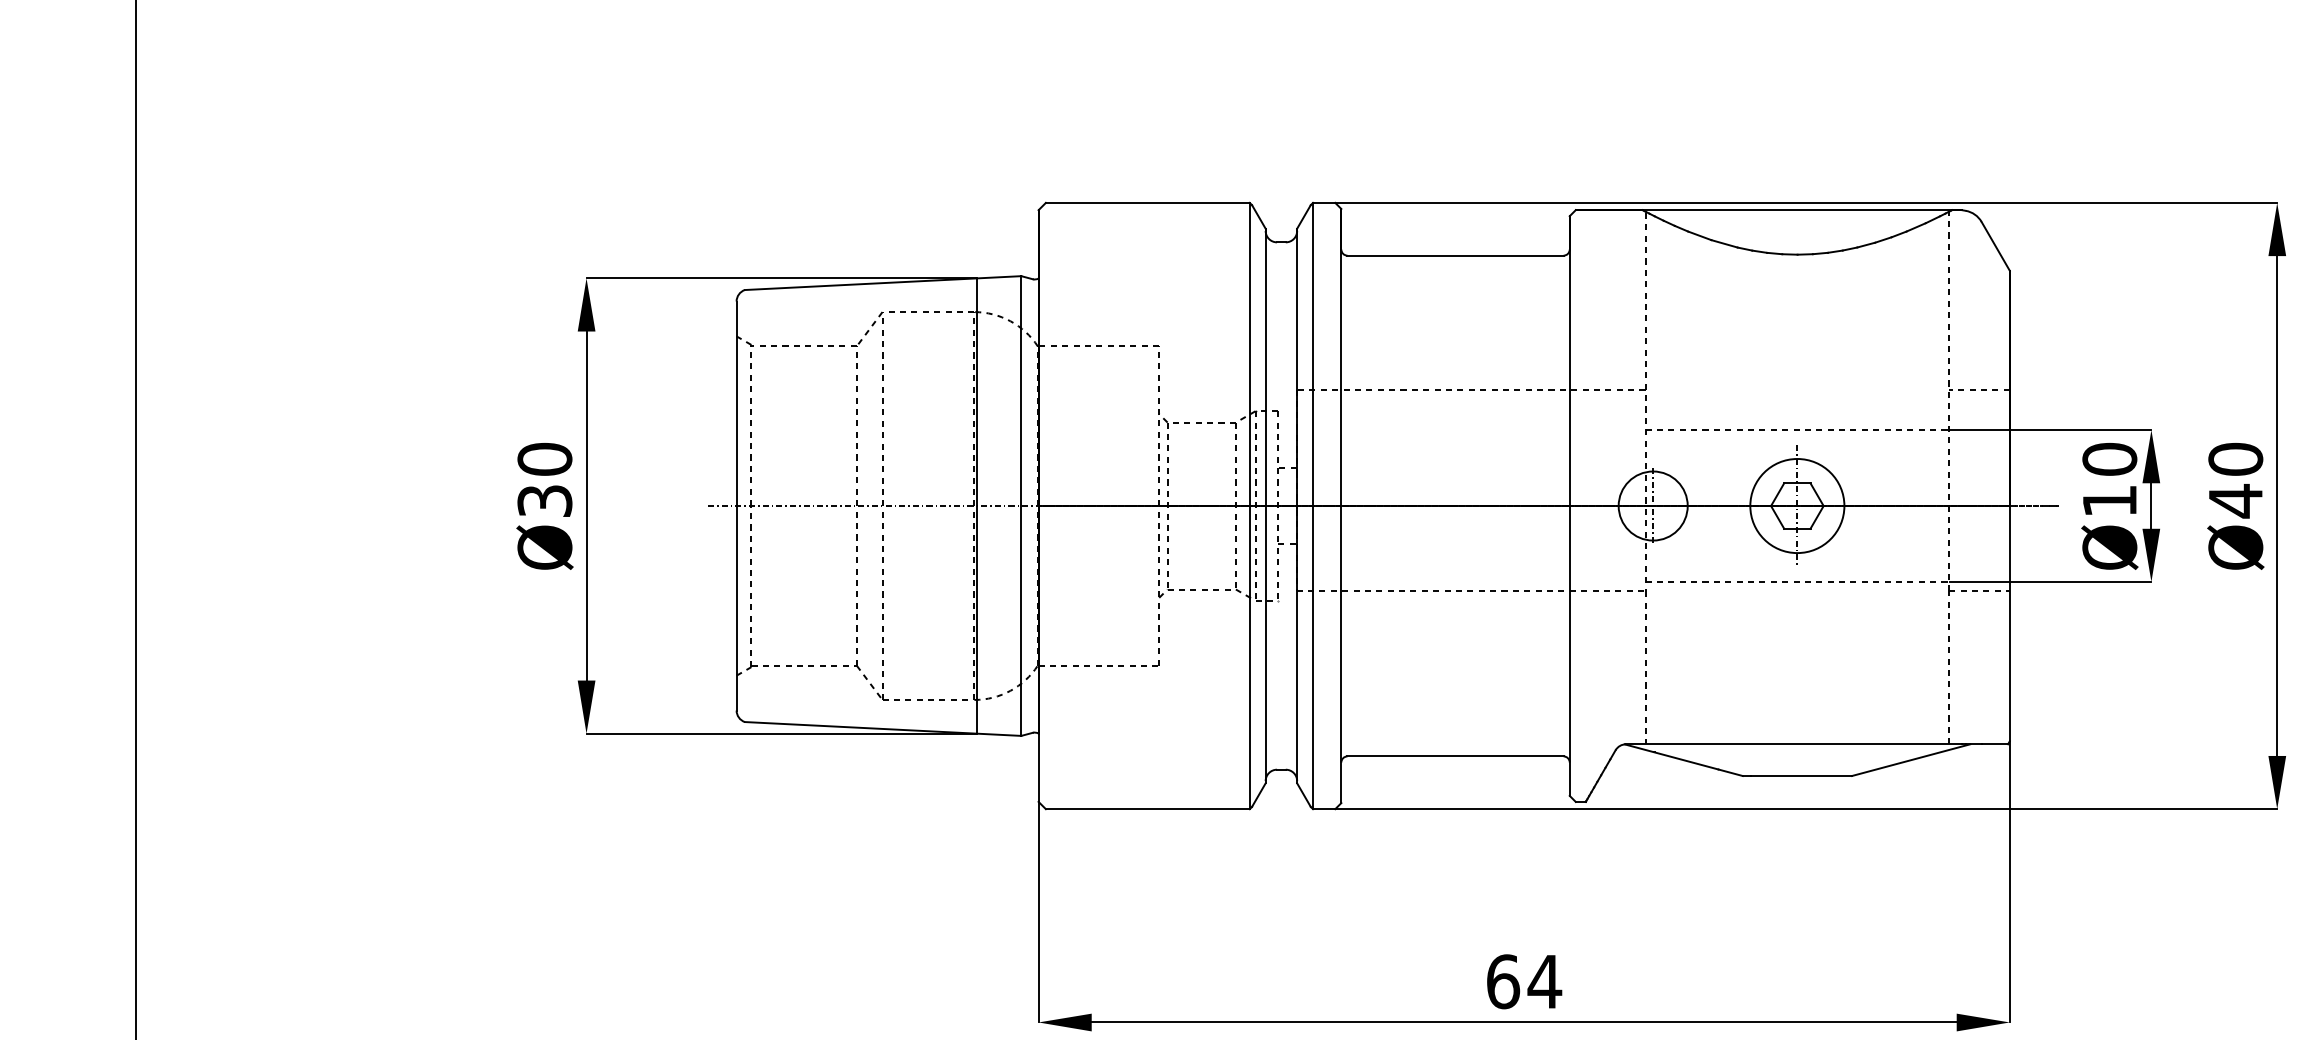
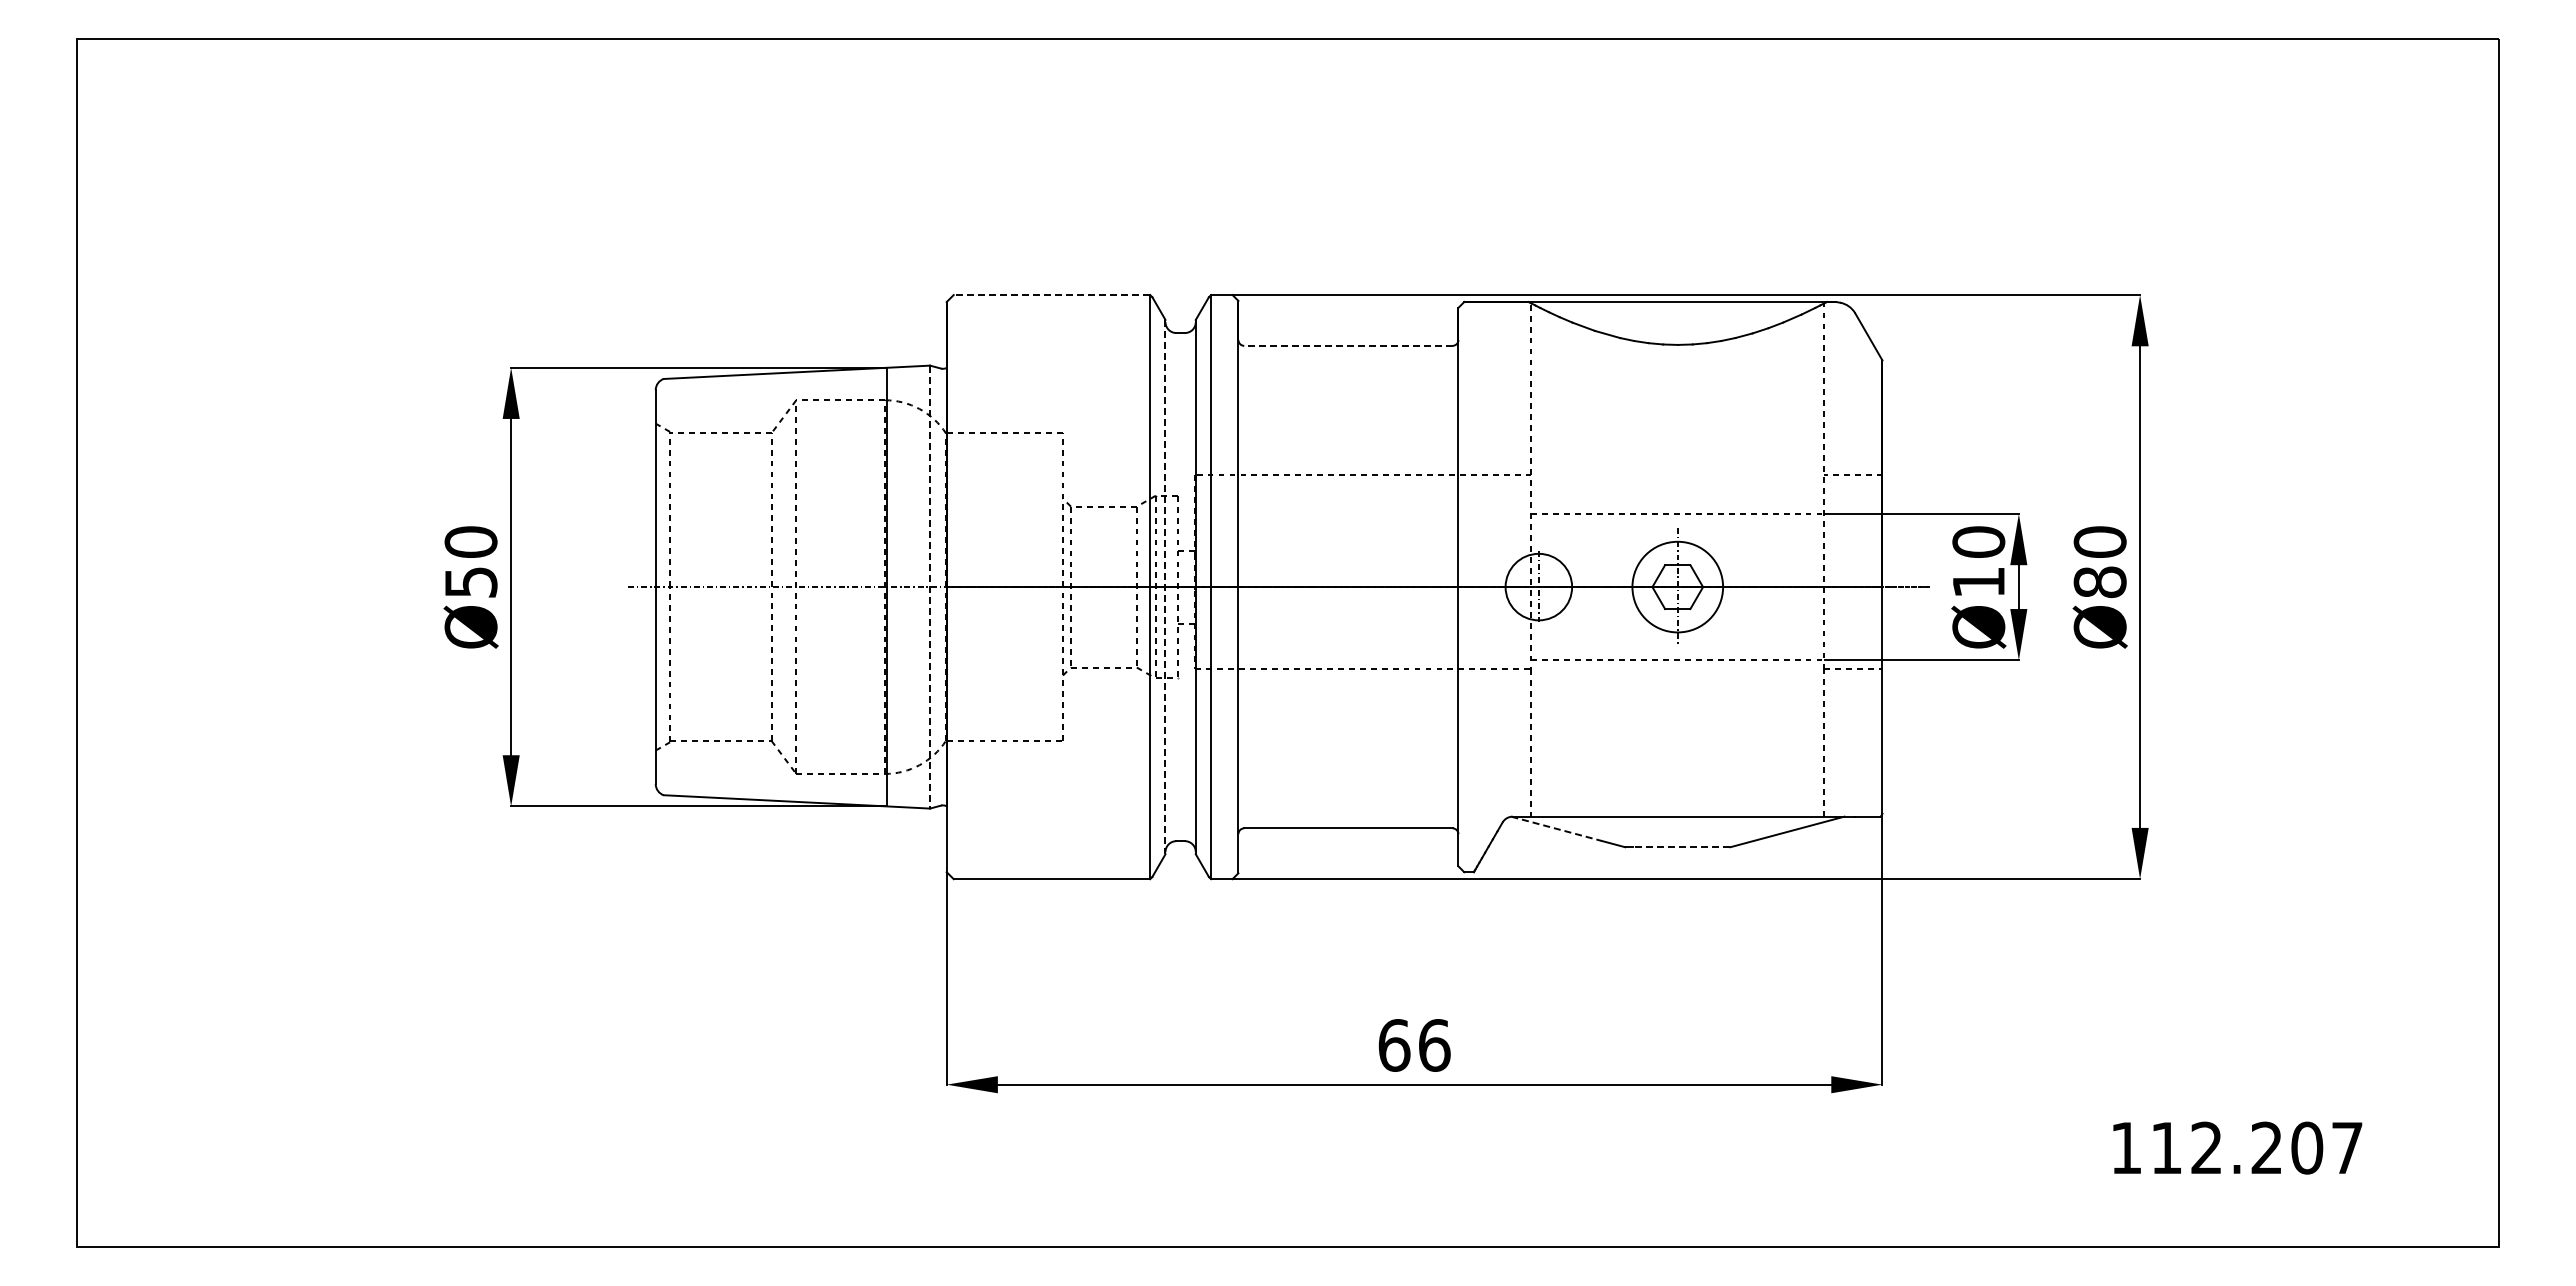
line: (1147, 203) -> (1051, 295), solid -> dashed
line: (1454, 255) -> (1347, 345), solid -> dashed
text: (544, 501) -> (470, 582), Ø30 -> Ø50
text: (2235, 501) -> (2099, 582), Ø40 -> Ø80
line: (1021, 506) -> (930, 587), solid -> dashed
line: (1265, 506) -> (1165, 587), solid -> dashed
line: (1671, 756) -> (1556, 828), solid -> dashed
line: (1801, 776) -> (1681, 847), solid -> dashed
text: (1544, 981) -> (1434, 1045), 64 -> 66

